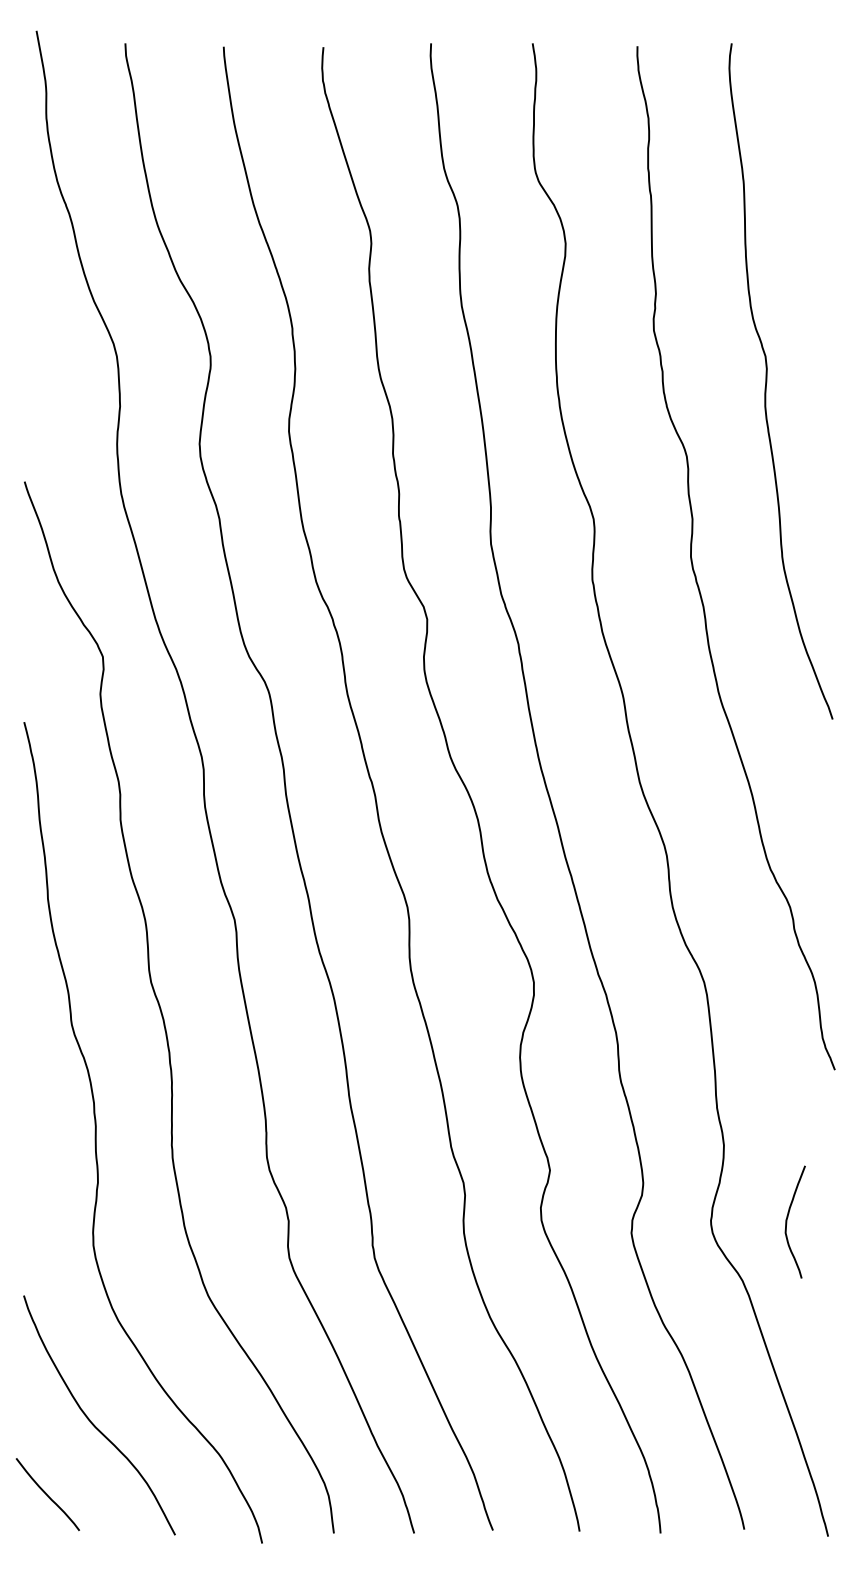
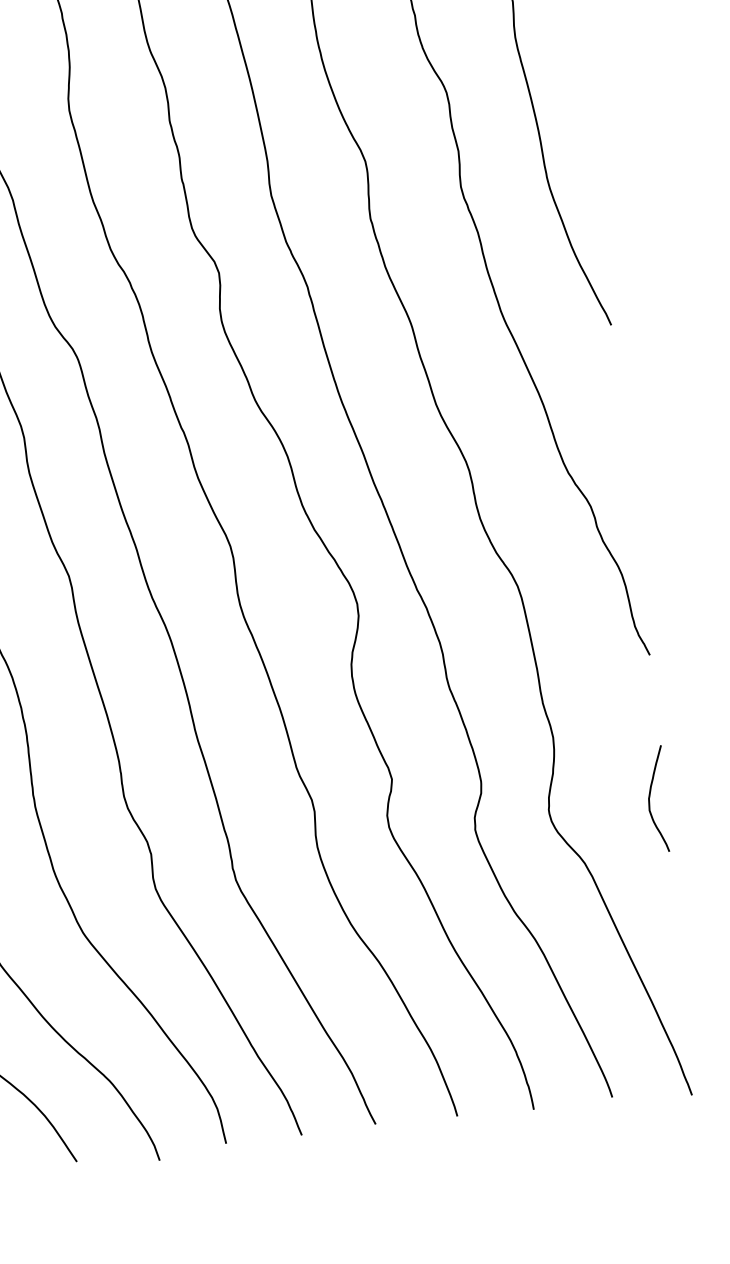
curve: (787, 1221) -> (650, 799), moved

